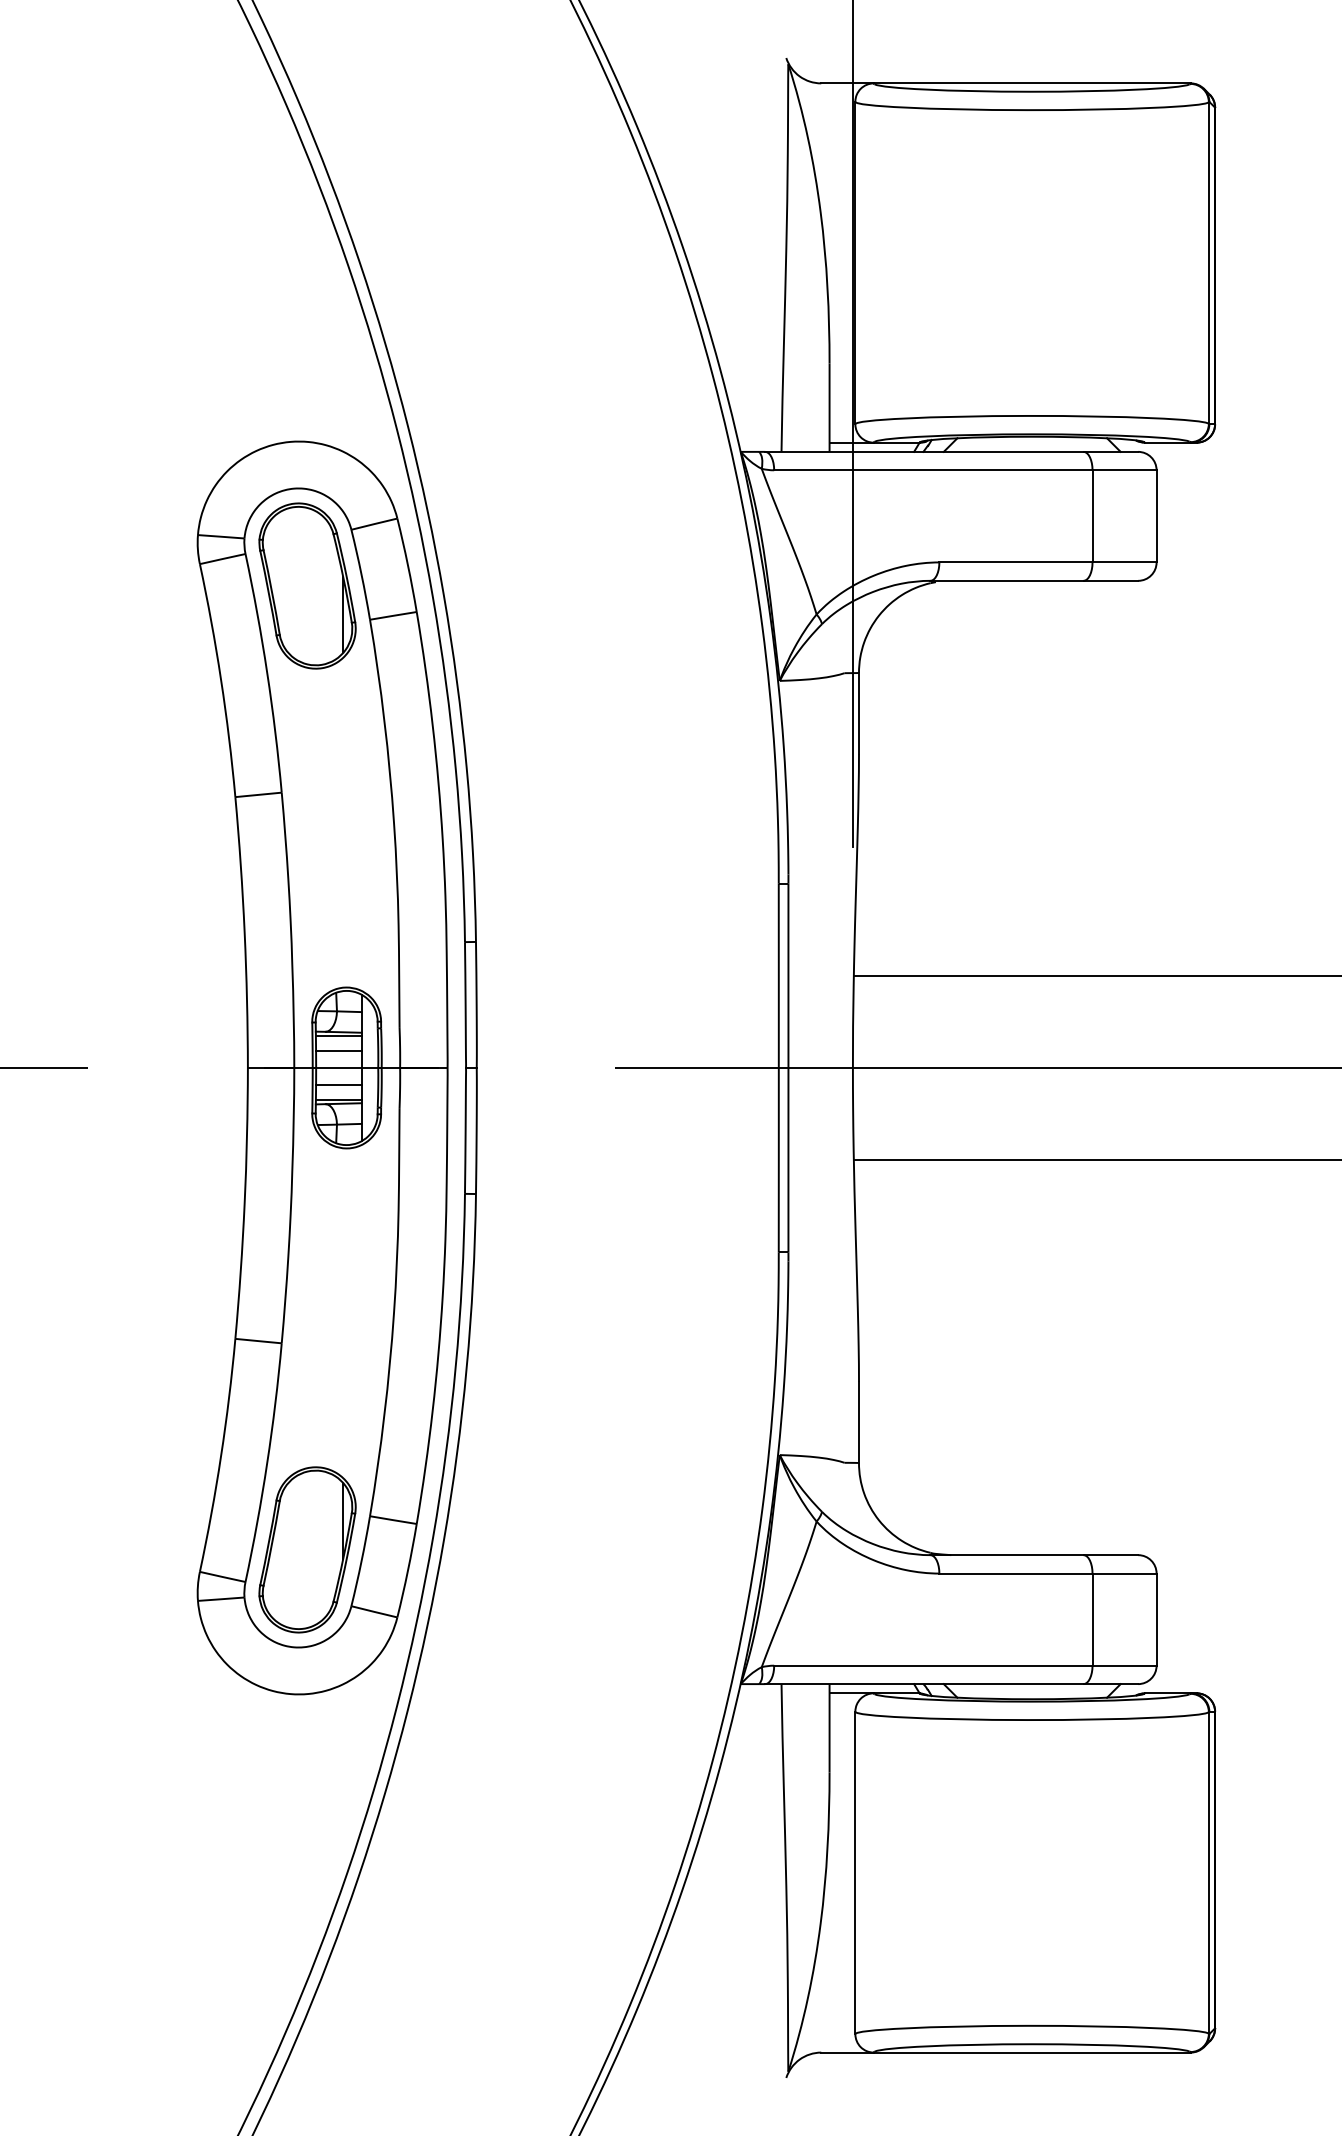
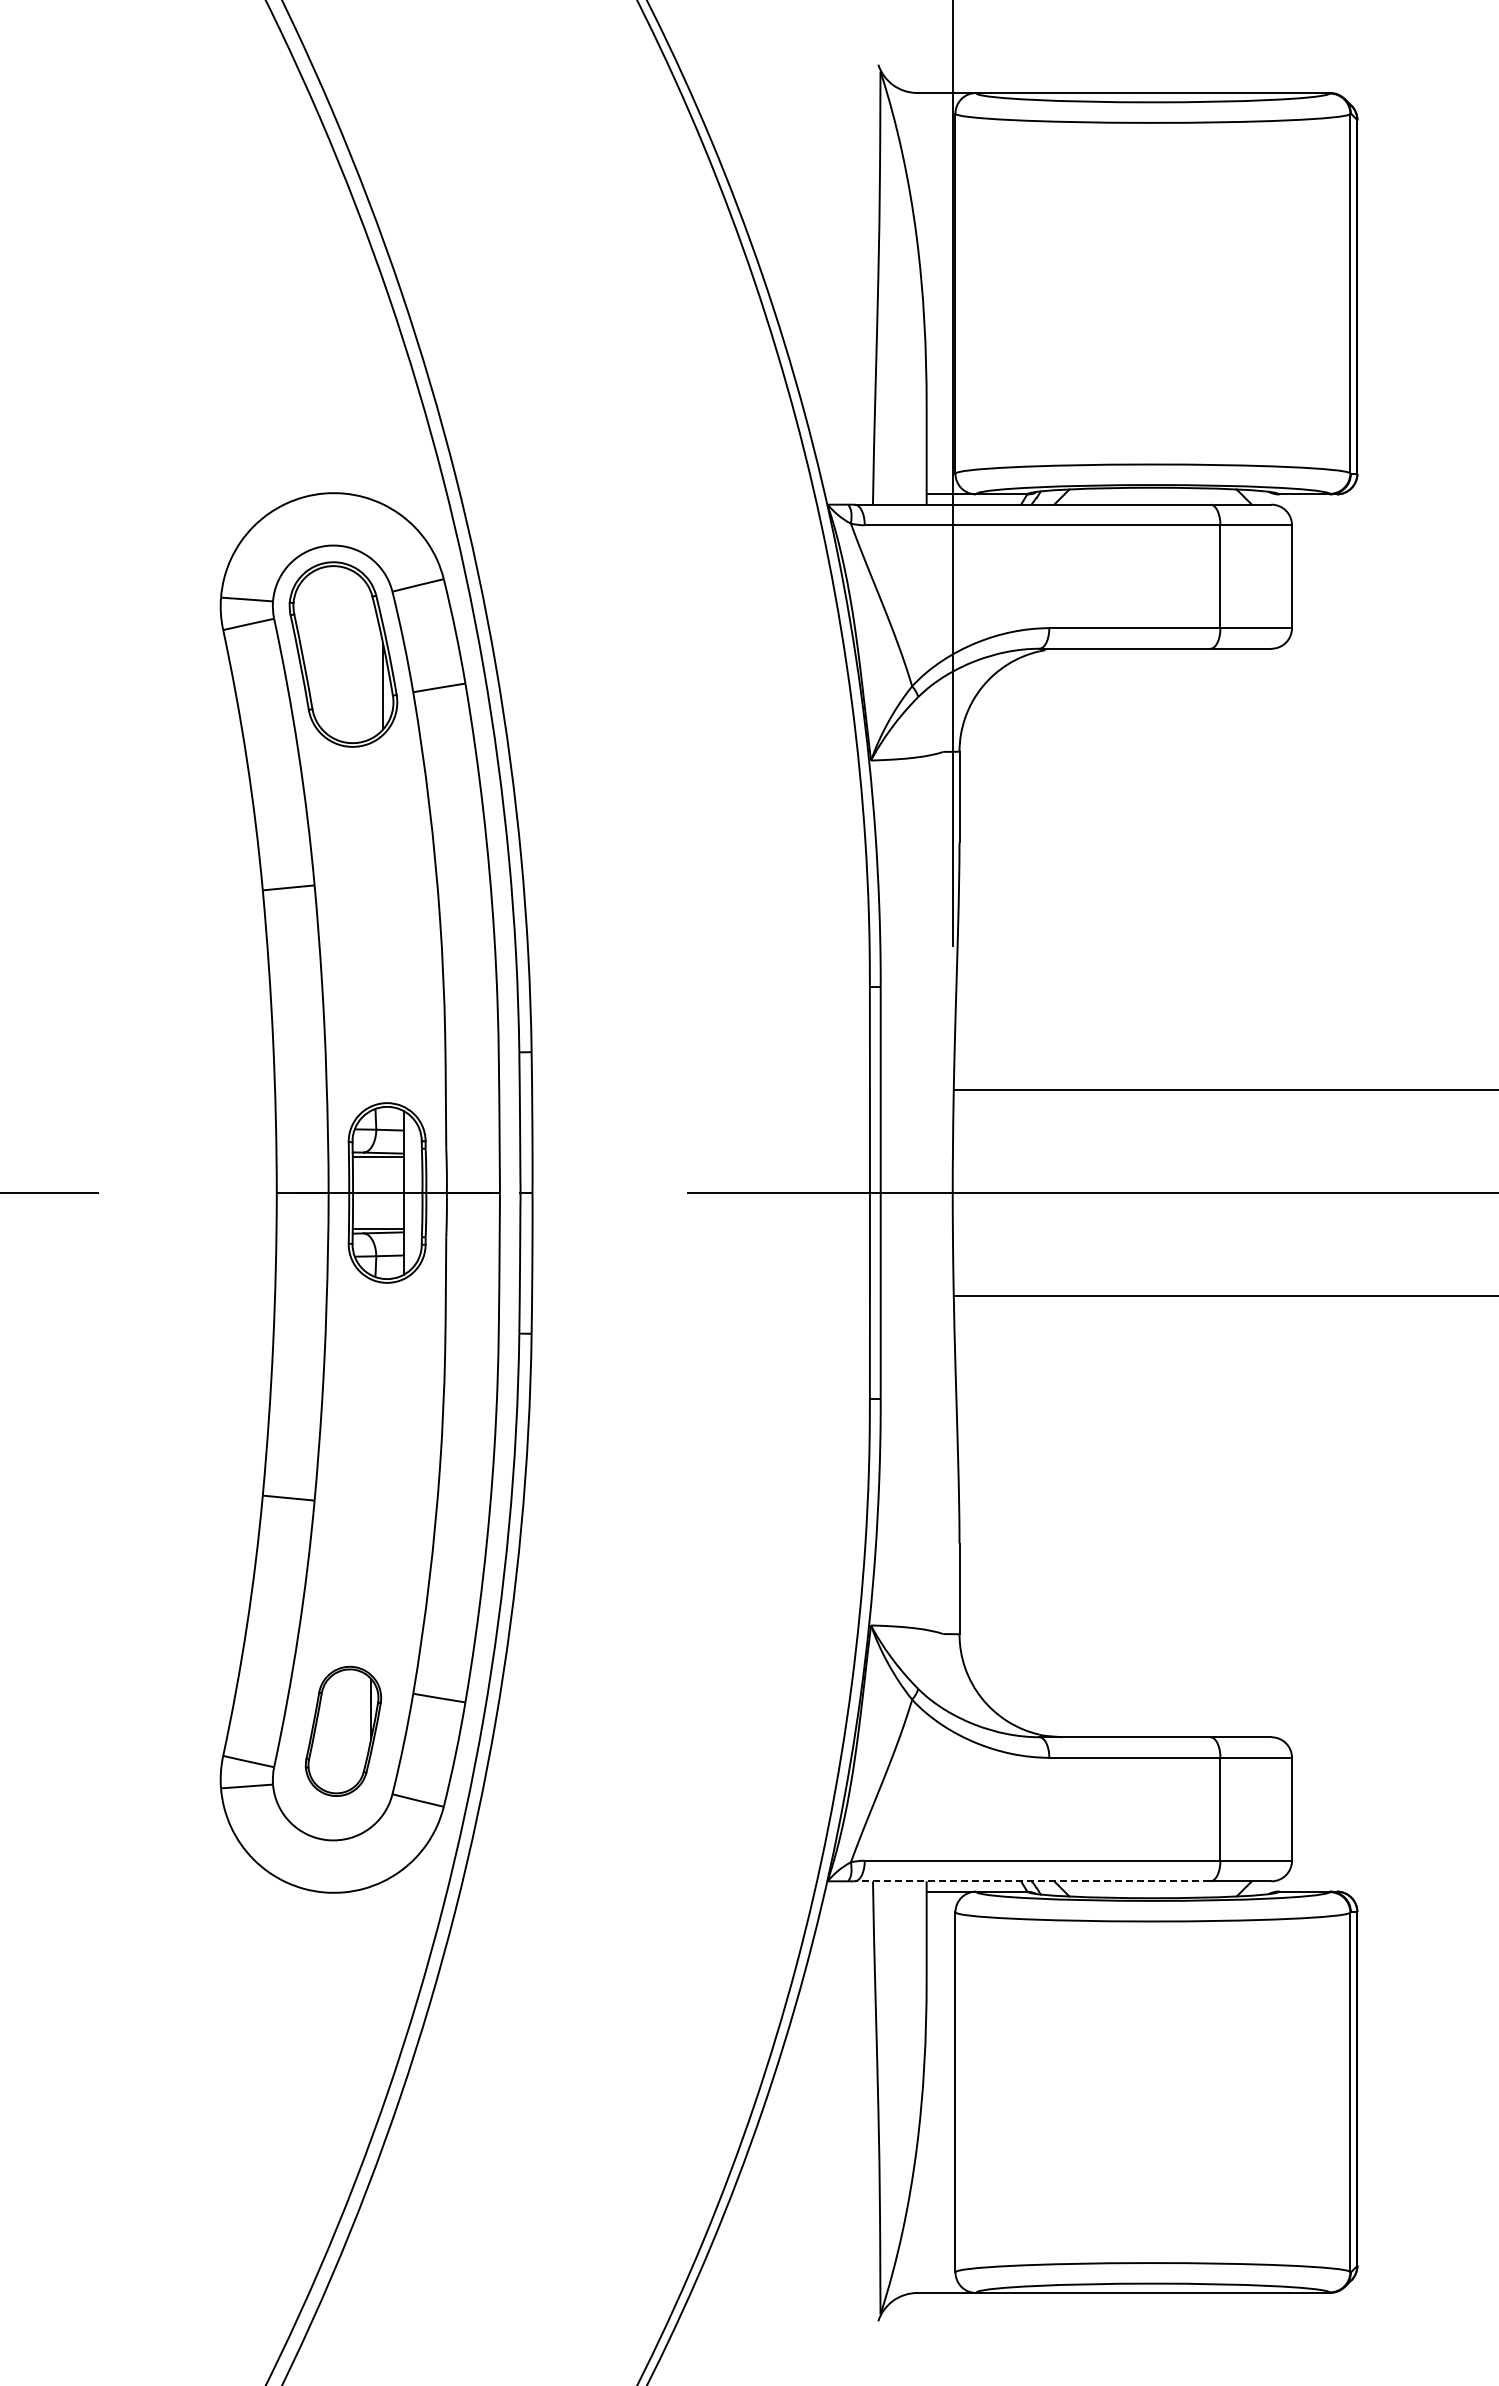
line: (338, 1051) -> (377, 1174), removed
line: (338, 1084) -> (377, 1211), removed
part: (307, 1550) -> (343, 1731), size x0.7
line: (924, 1684) -> (1032, 1881), solid -> dashed

